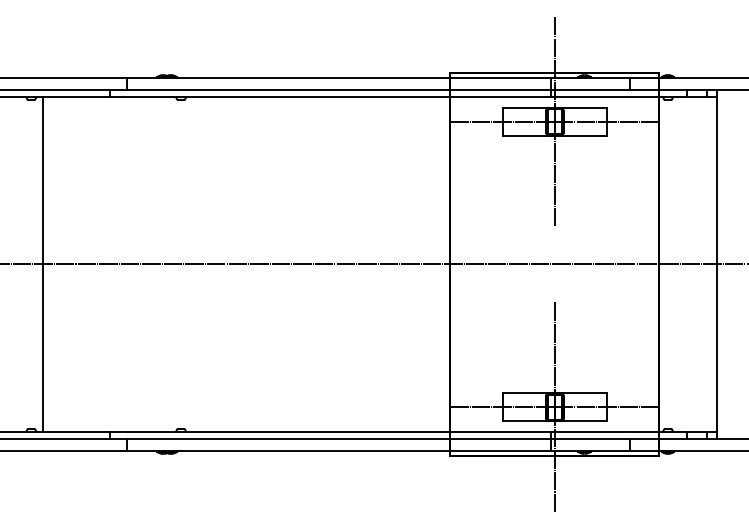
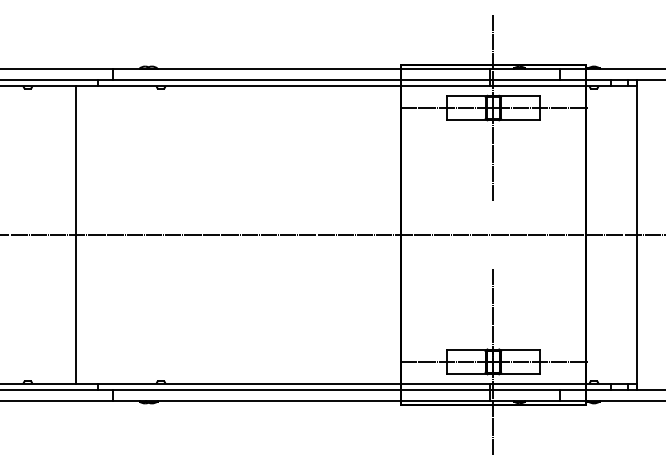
line: (42, 263) -> (75, 234), moved

